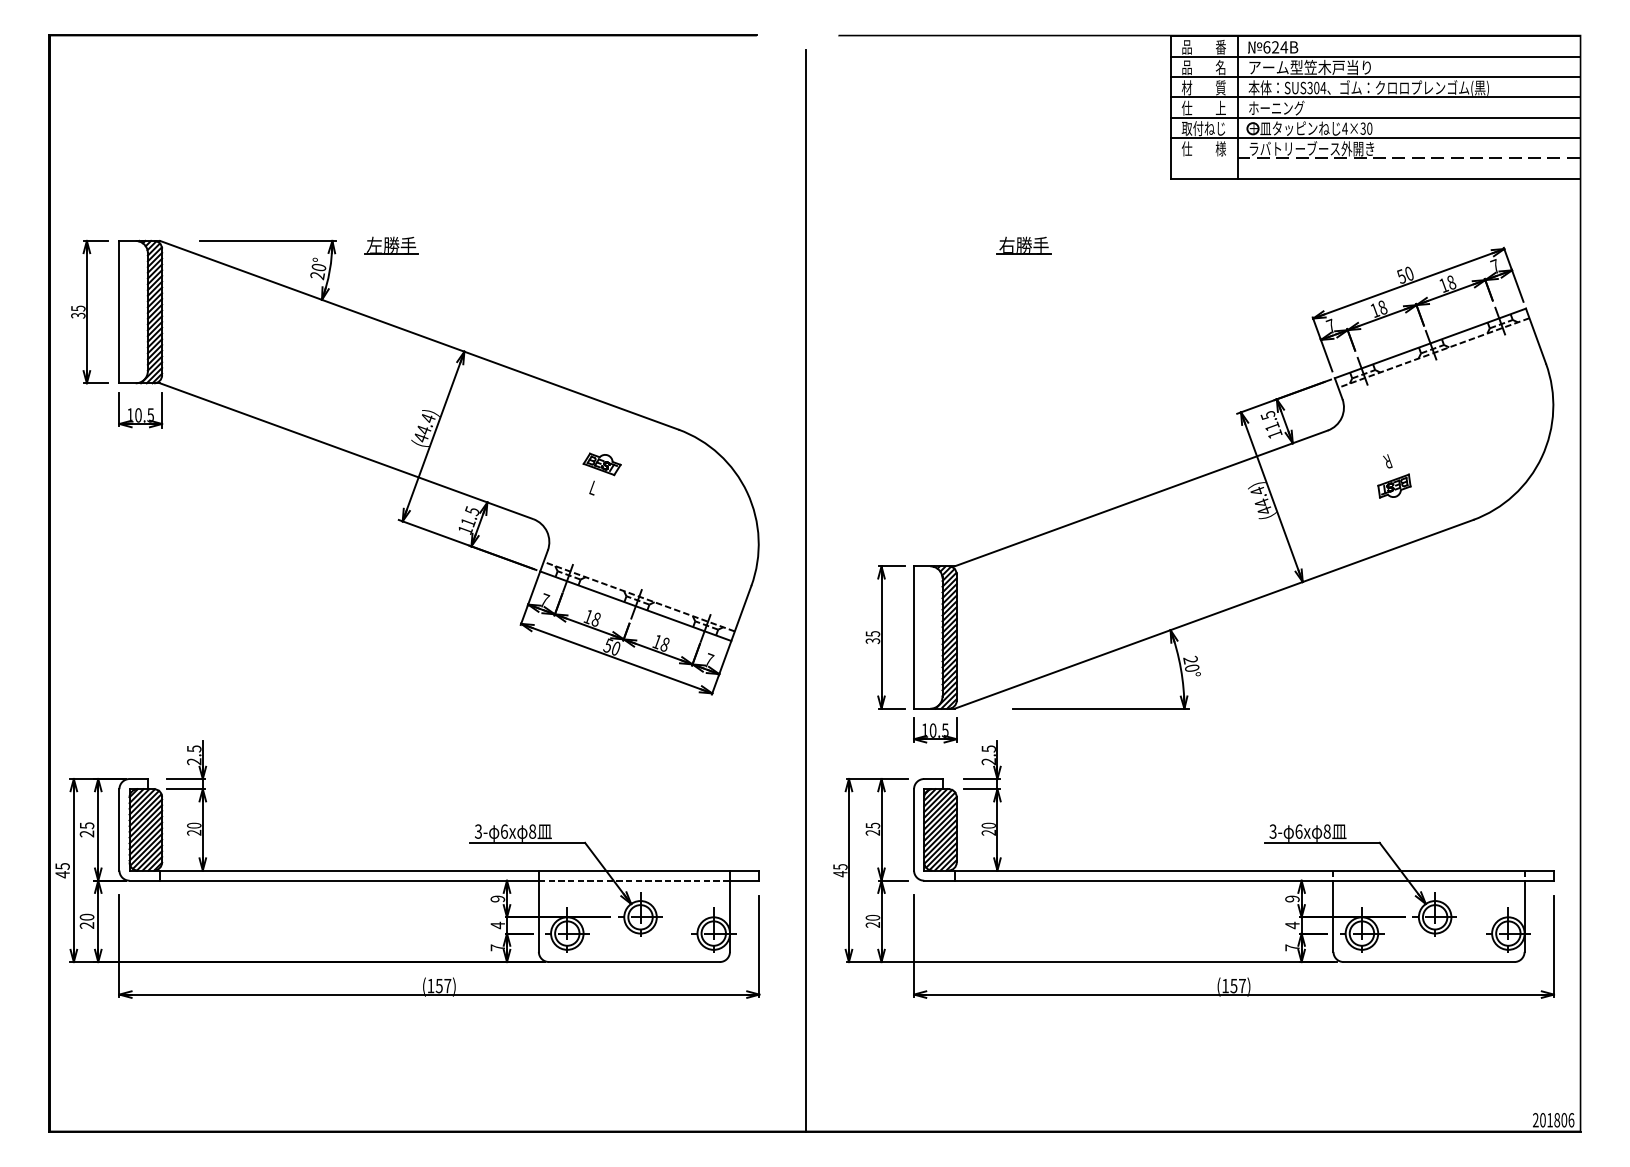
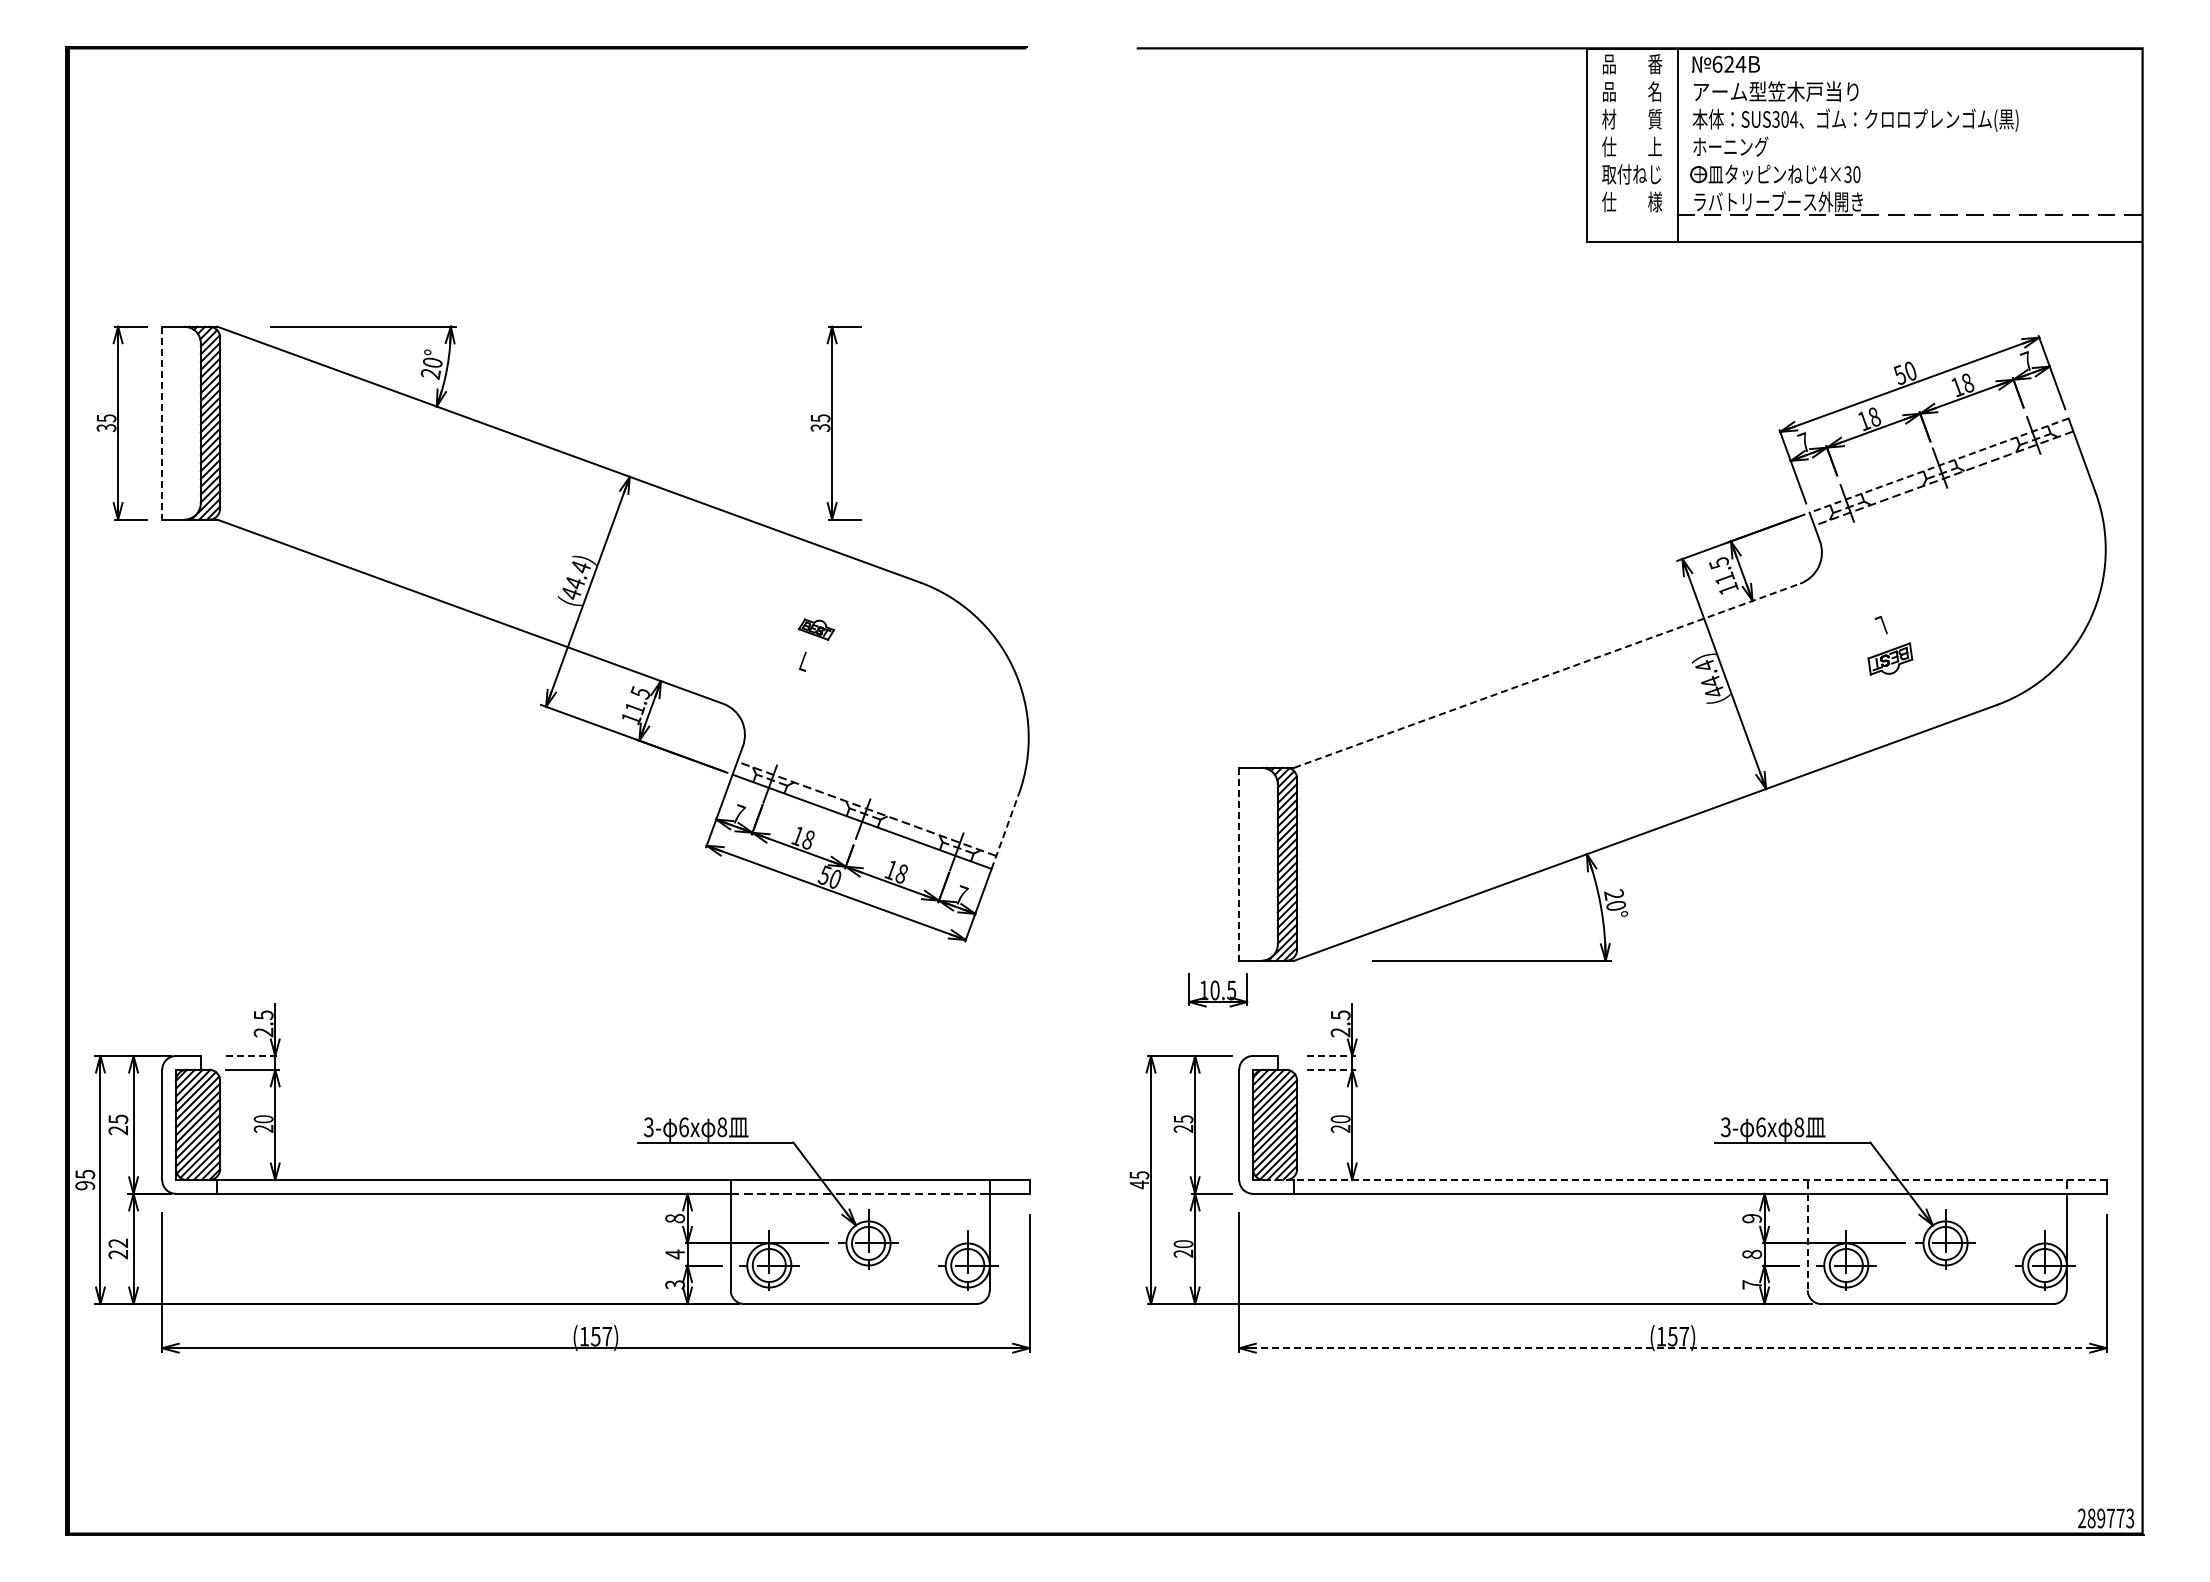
line: (1375, 57) -> (1864, 77), removed
line: (1375, 77) -> (1864, 104), removed
line: (1375, 97) -> (1864, 132), removed
line: (1375, 117) -> (1864, 159), removed
line: (1375, 138) -> (1864, 187), removed
part: (391, 245) -> (530, 333), removed
part: (1024, 245) -> (1388, 333), removed
part: (616, 311) -> (835, 422), added
line: (119, 312) -> (162, 423), solid -> dashed
line: (1430, 343) -> (1939, 465), solid -> dashed
part: (141, 410) -> (191, 556), removed
text: (1387, 461) -> (1881, 625), R -> L
part: (602, 464) -> (816, 629), size x0.7
line: (1141, 498) -> (1547, 675), solid -> dashed
line: (805, 590) -> (1092, 800), removed
line: (741, 613) -> (1005, 831), solid -> dashed
part: (885, 636) -> (1200, 863), removed
line: (914, 637) -> (1239, 864), solid -> dashed
part: (935, 730) -> (1218, 990), moved
line: (186, 779) -> (253, 1056), solid -> dashed
line: (982, 779) -> (1331, 1056), solid -> dashed
line: (982, 788) -> (1331, 1069), solid -> dashed
line: (1238, 870) -> (1679, 1180), solid -> dashed
text: (62, 874) -> (85, 1185), 45 -> 95
text: (497, 898) -> (674, 1218), 9 -> 8
text: (87, 916) -> (118, 1242), 20 -> 22
line: (1333, 916) -> (1807, 1242), solid -> dashed
text: (1292, 925) -> (1752, 1254), 4 -> 8
text: (498, 947) -> (675, 1284), 7 -> 3
line: (1233, 994) -> (1672, 1348), solid -> dashed
text: (1556, 1120) -> (2110, 1518), 201806 -> 289773

